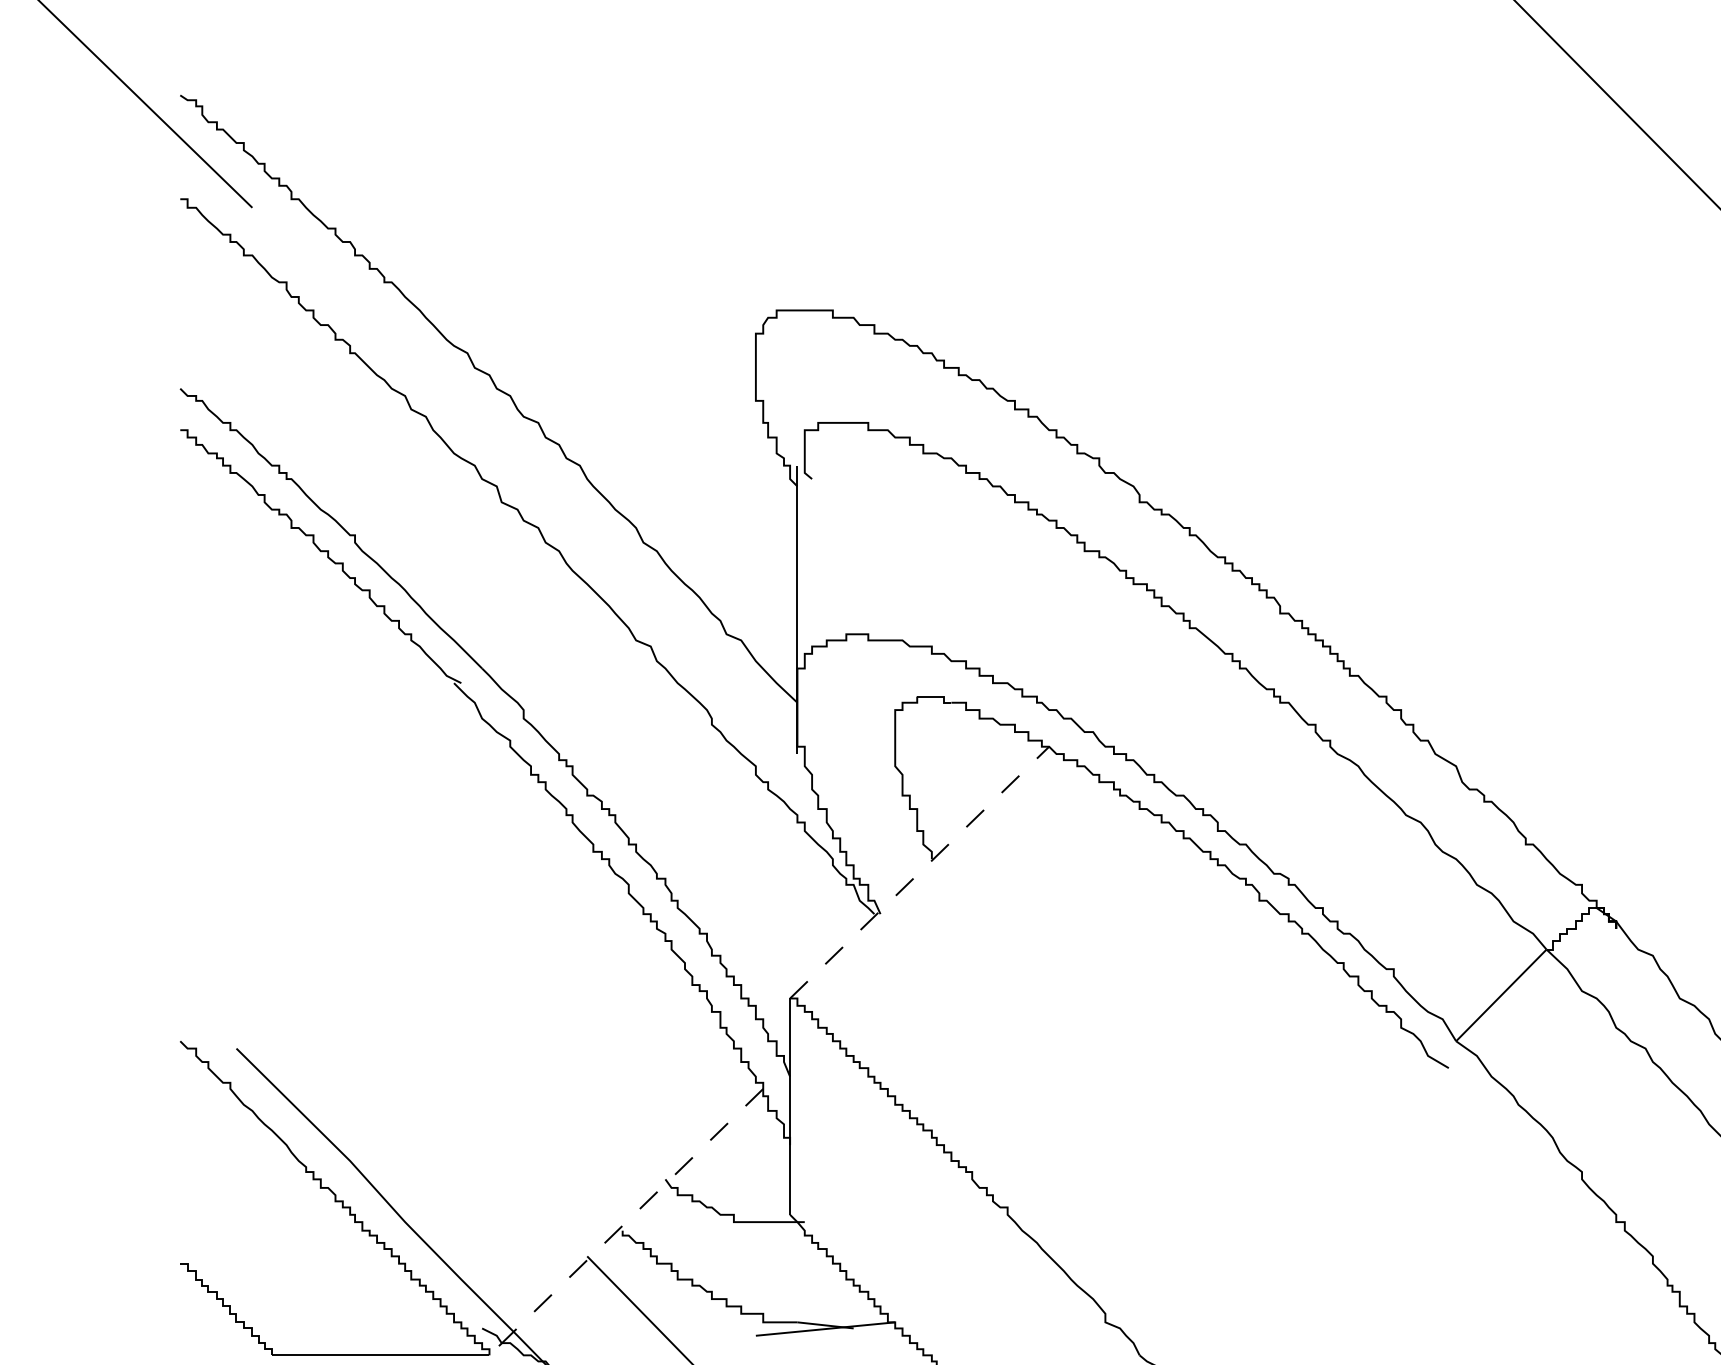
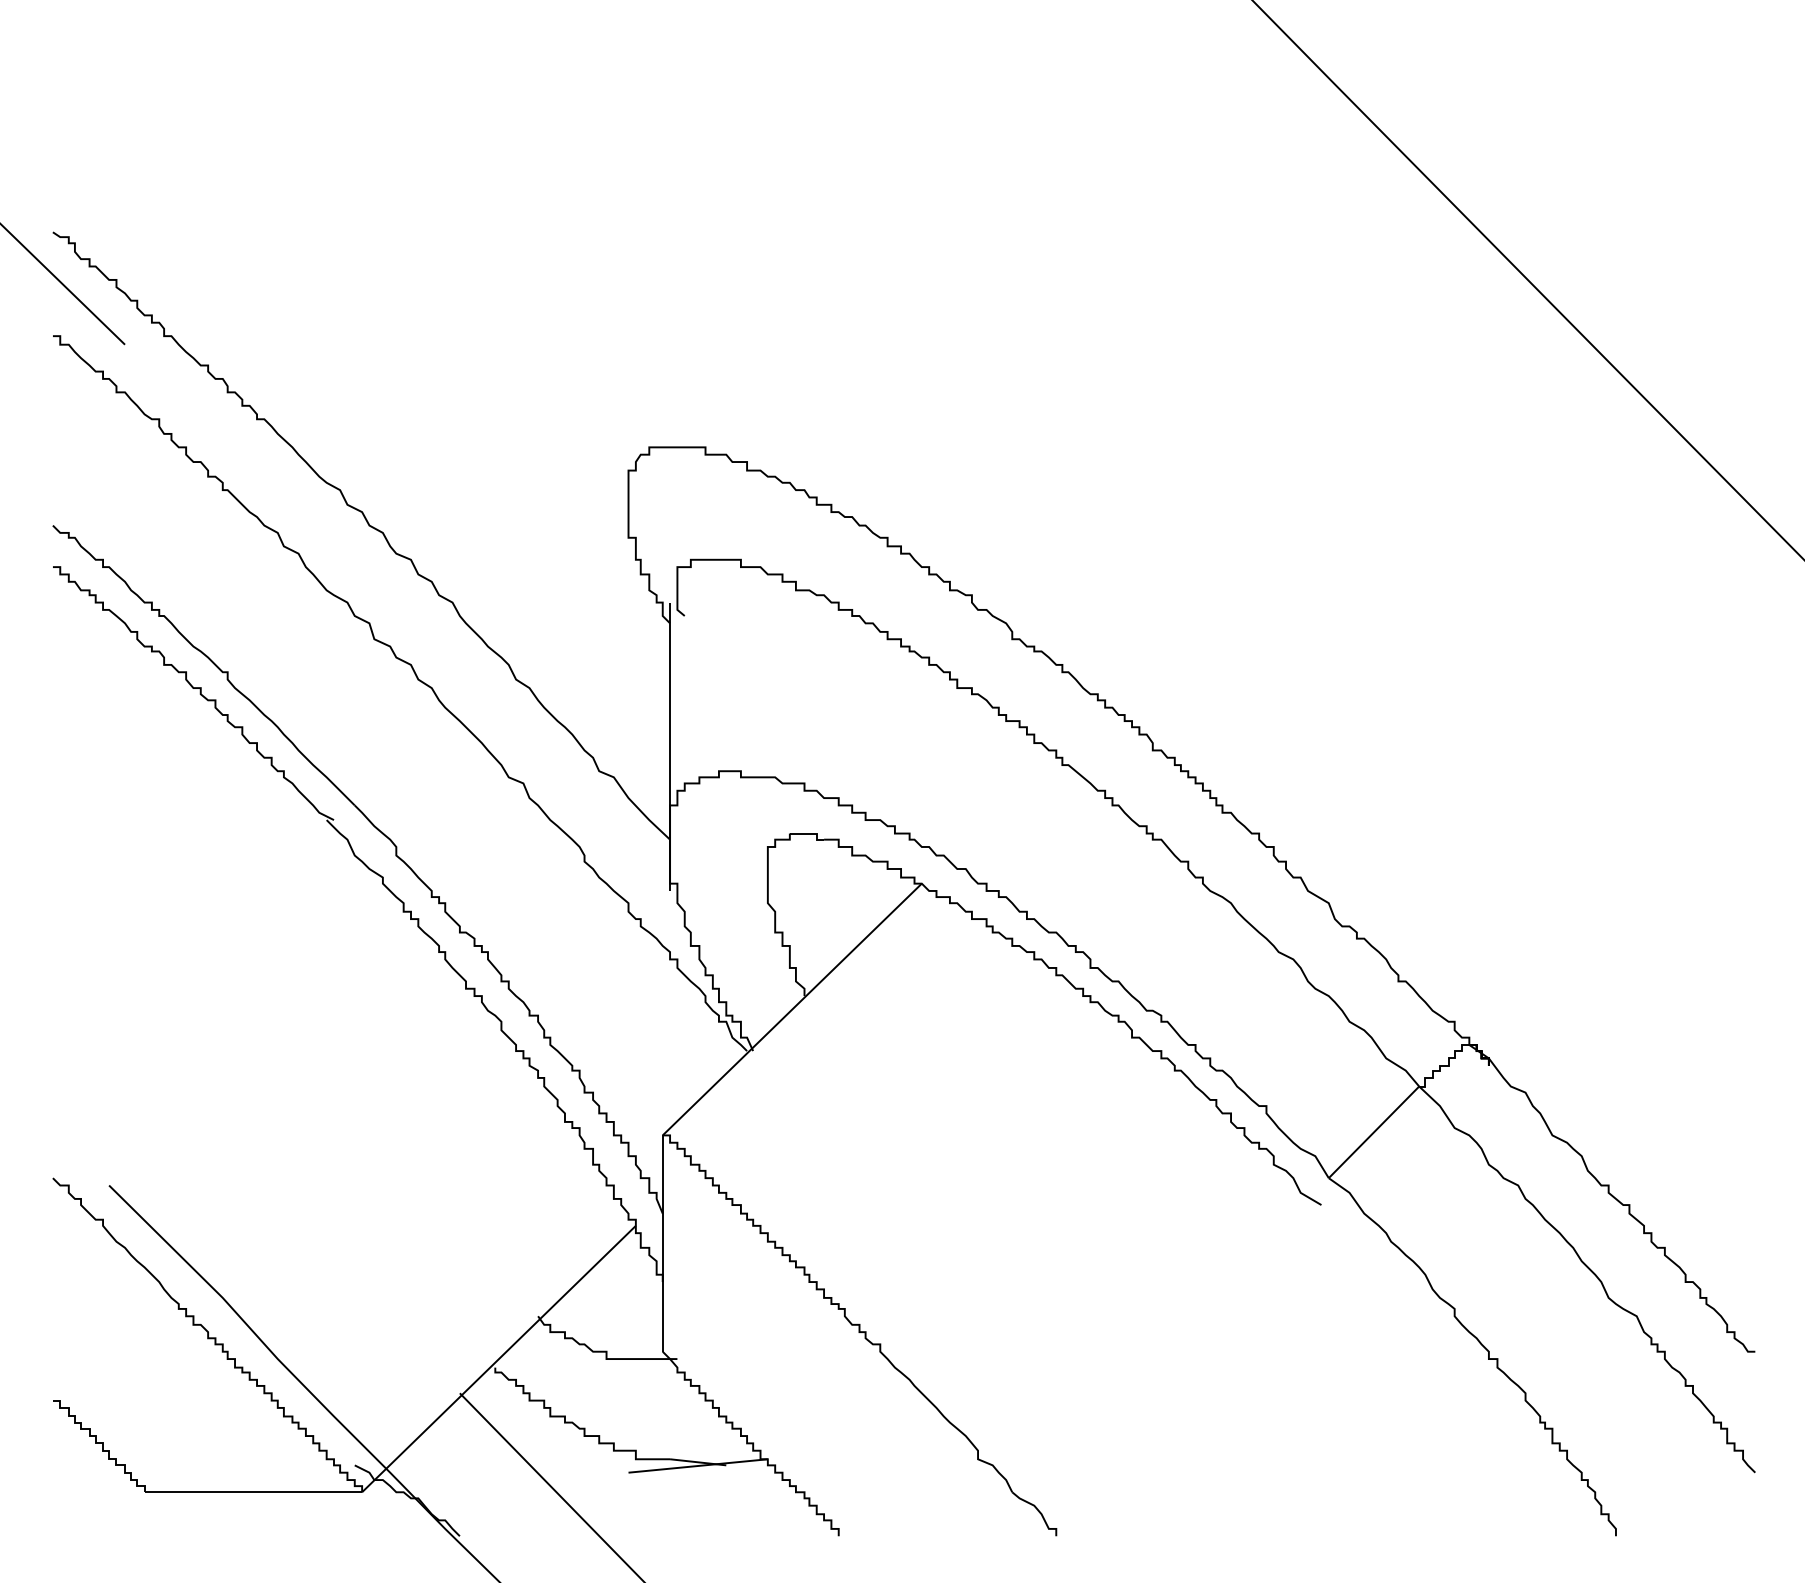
line: (919, 872) -> (792, 1009), dashed -> solid
line: (626, 1222) -> (499, 1359), dashed -> solid

